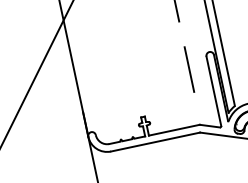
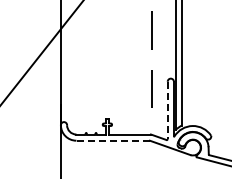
line: (213, 91) -> (167, 110), solid -> dashed
line: (155, 141) -> (113, 140), solid -> dashed

